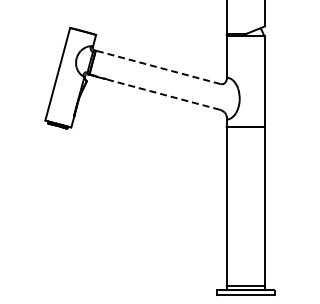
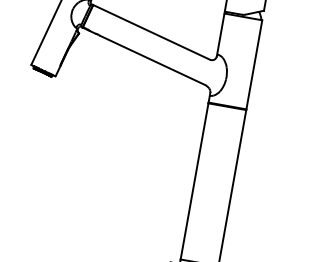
line: (157, 67) -> (151, 32), dashed -> solid
line: (163, 94) -> (152, 60), dashed -> solid

